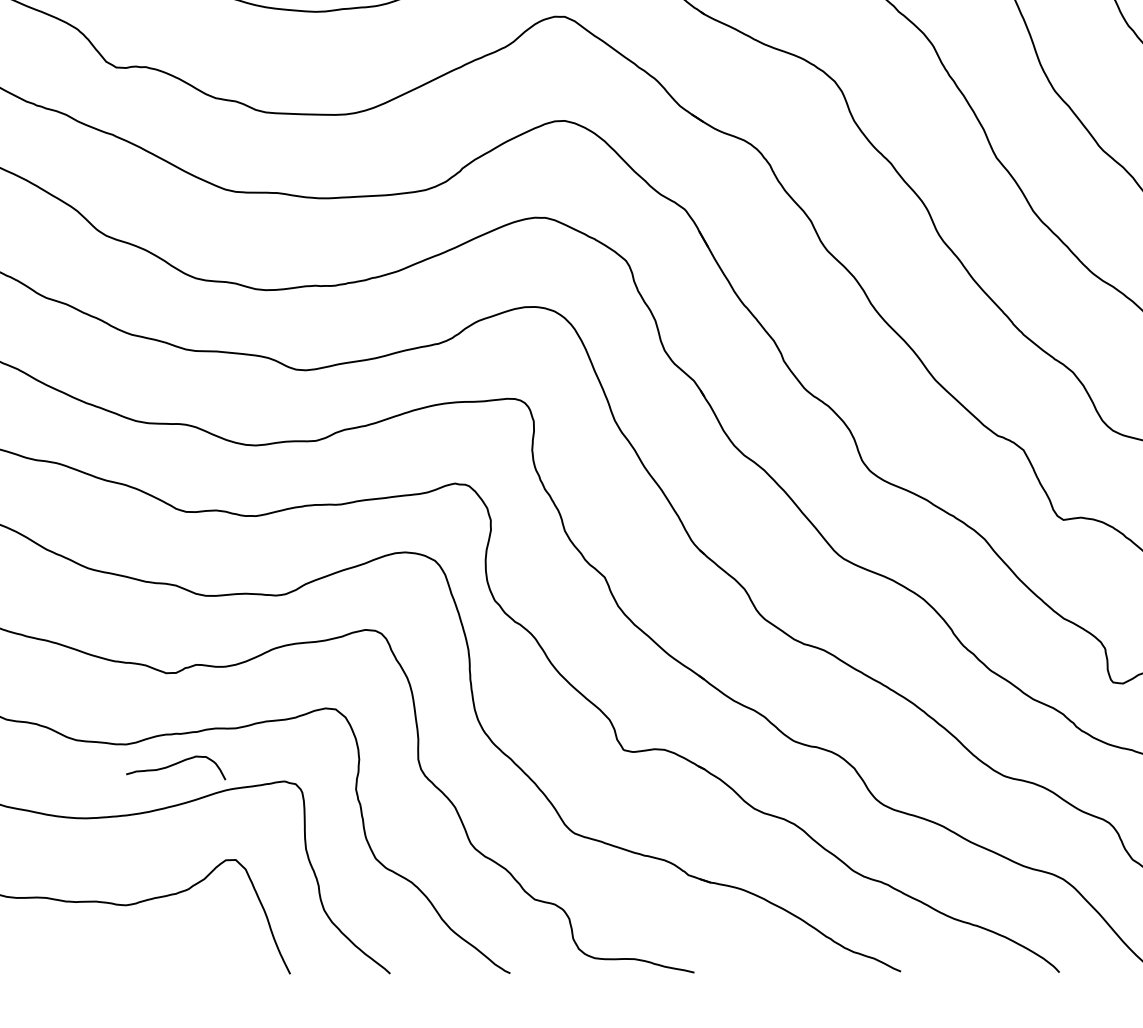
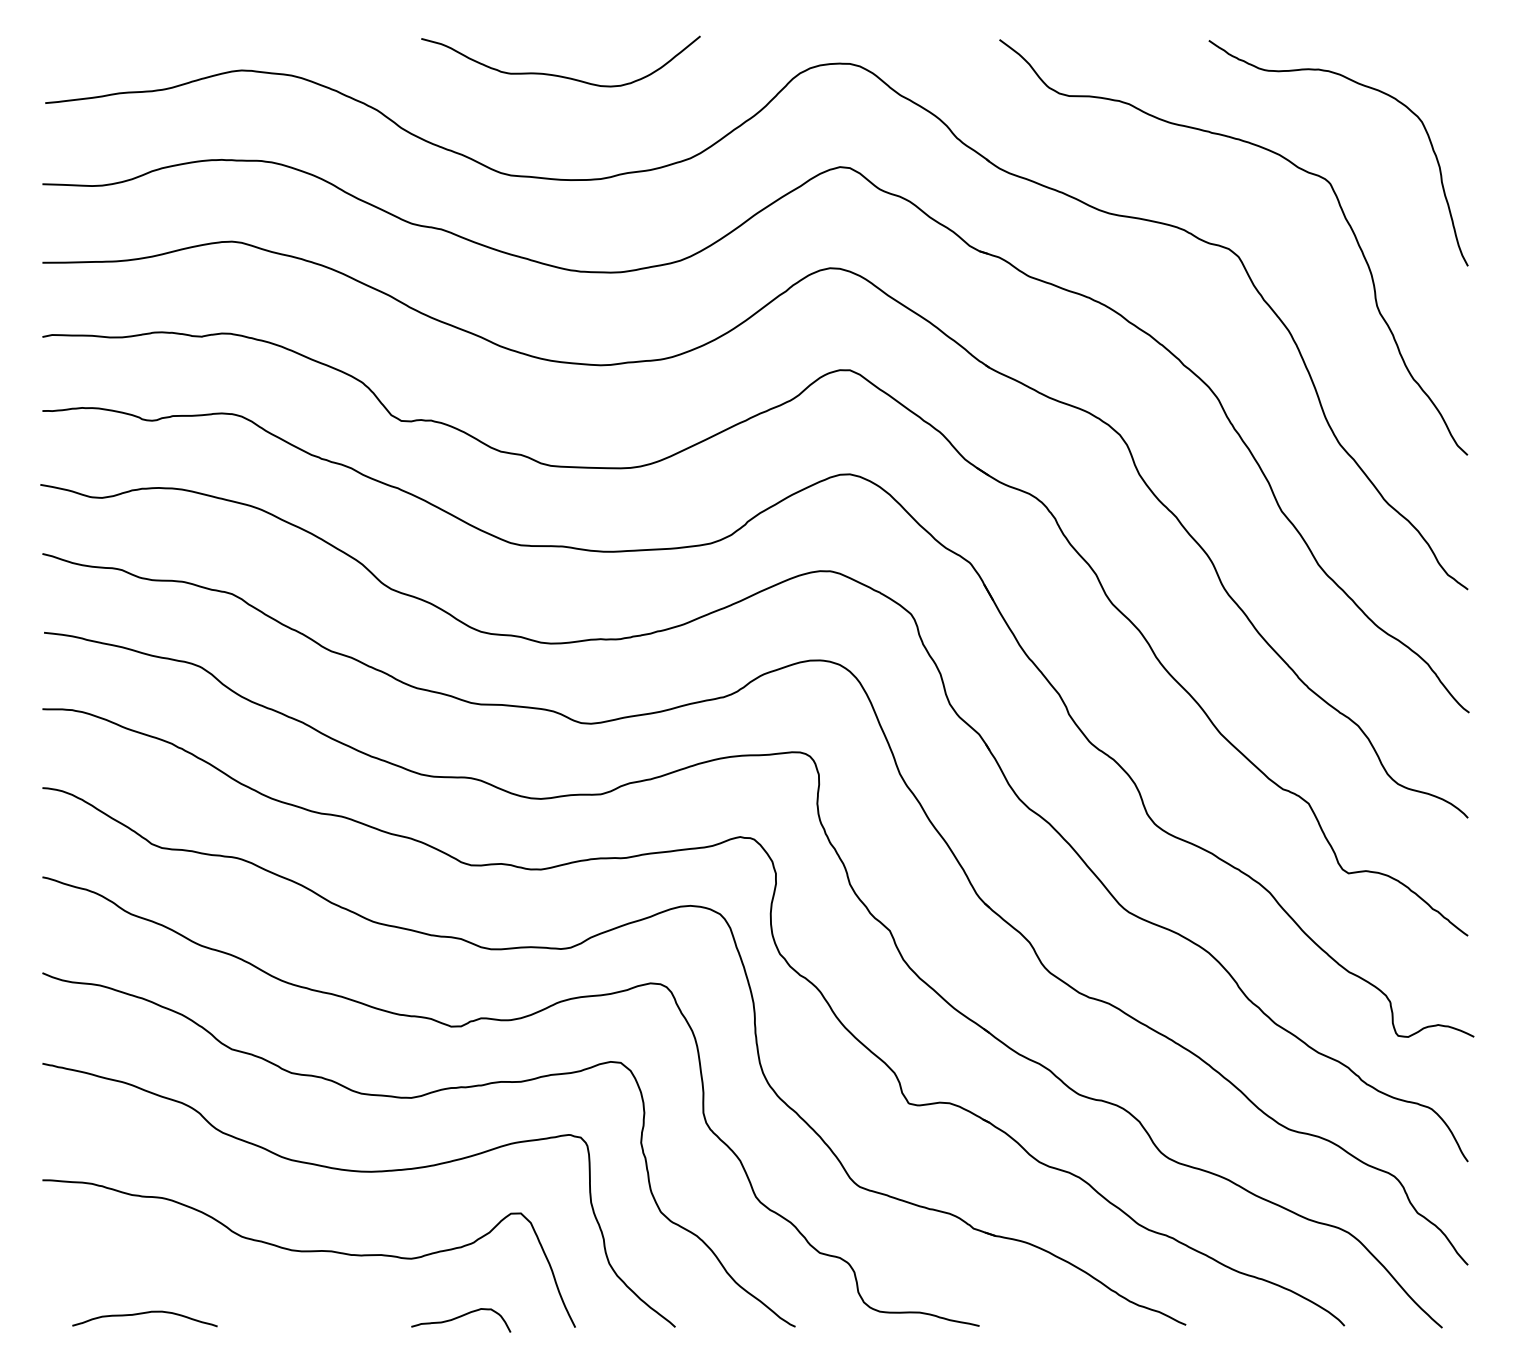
curve: (176, 765) -> (461, 1317), moved

